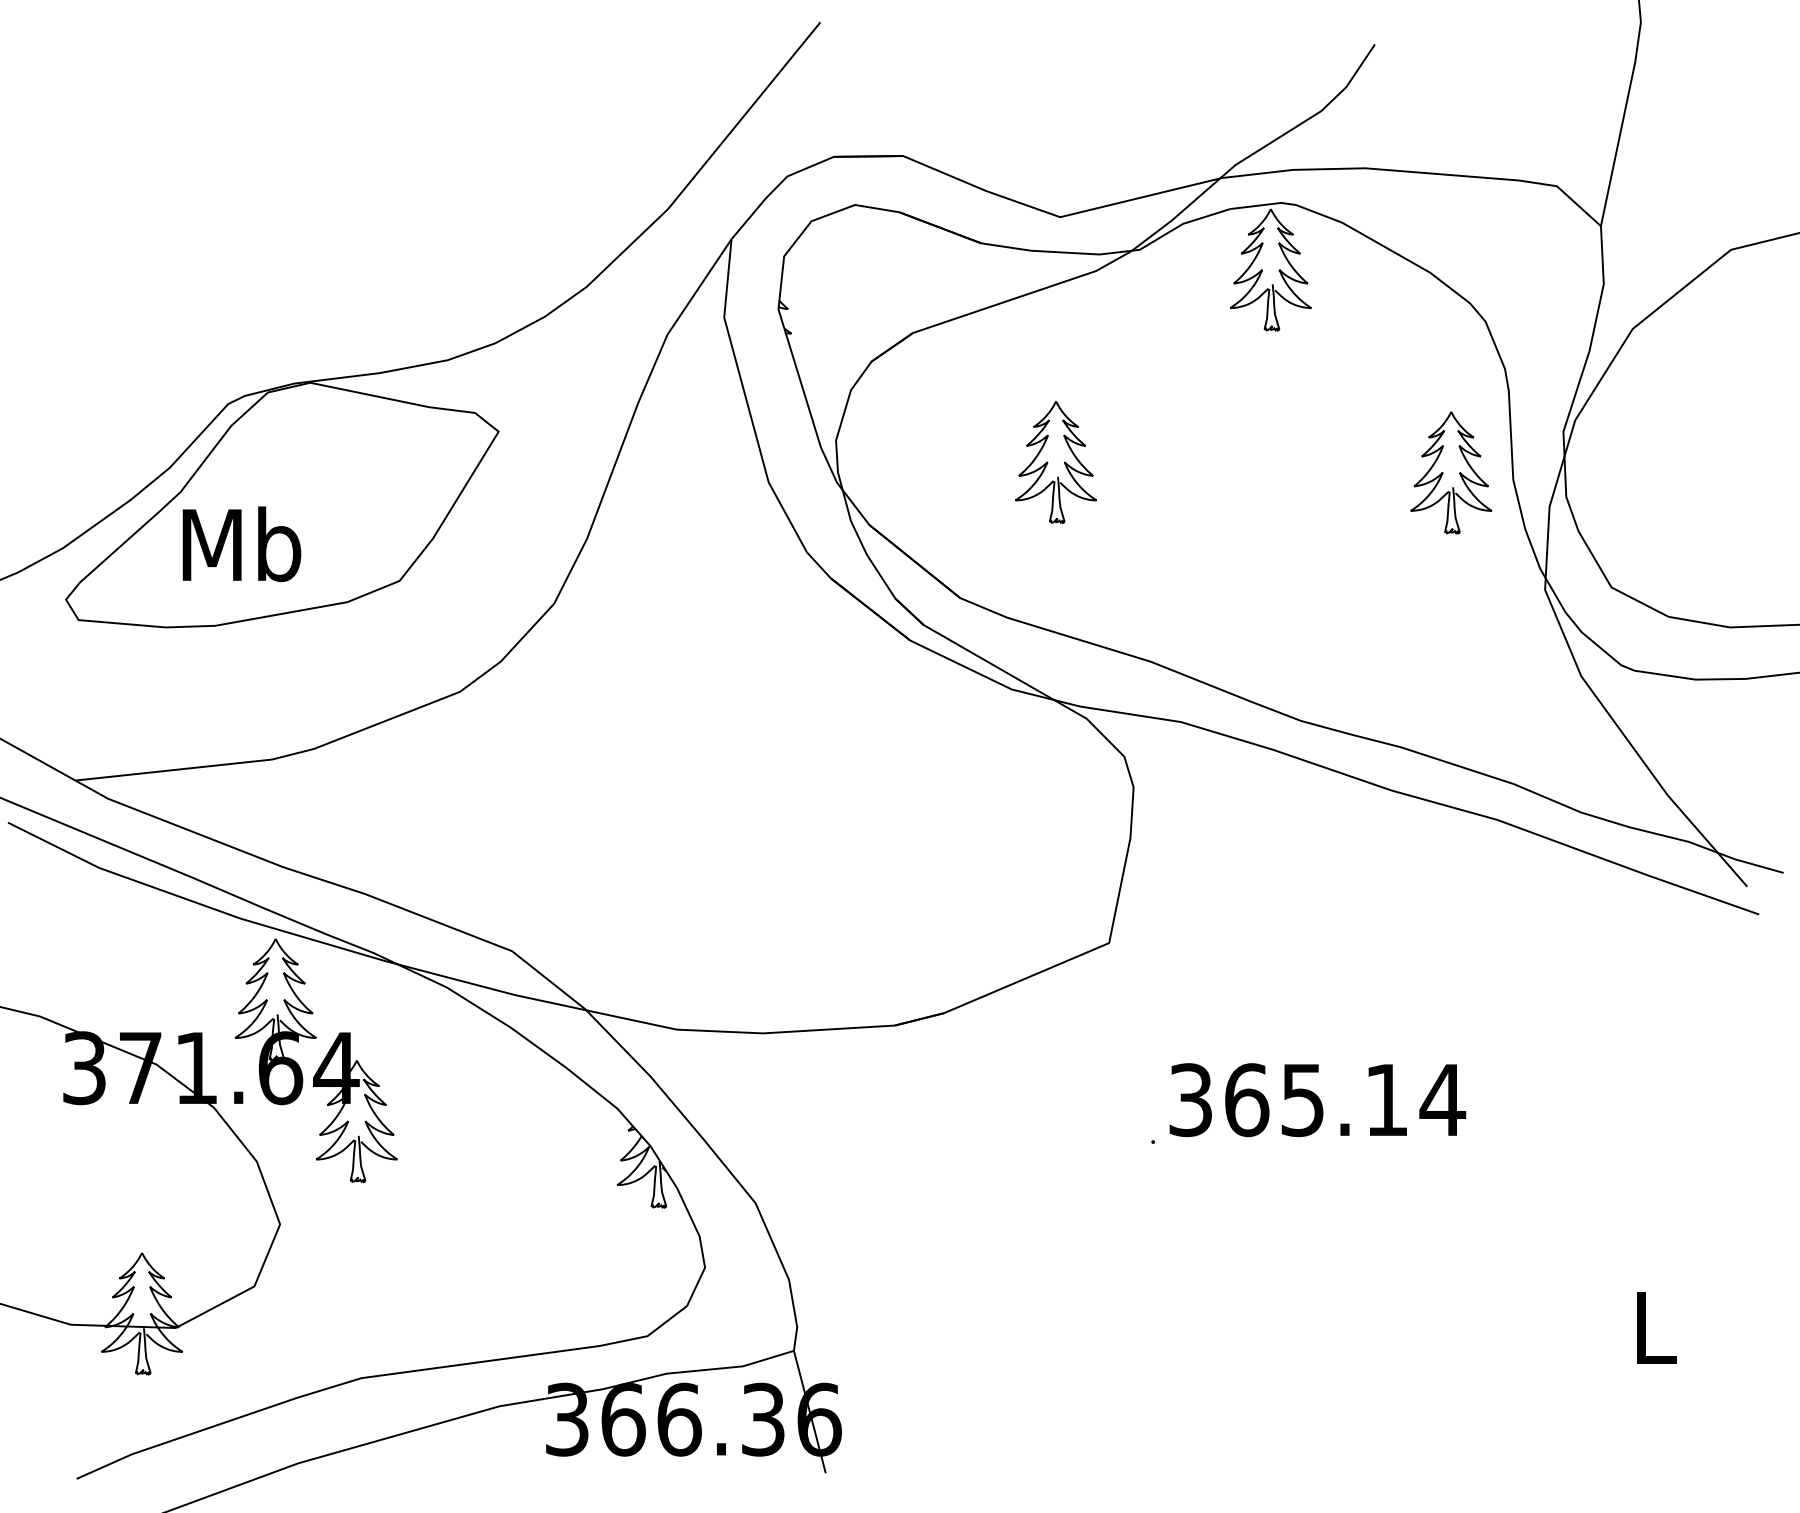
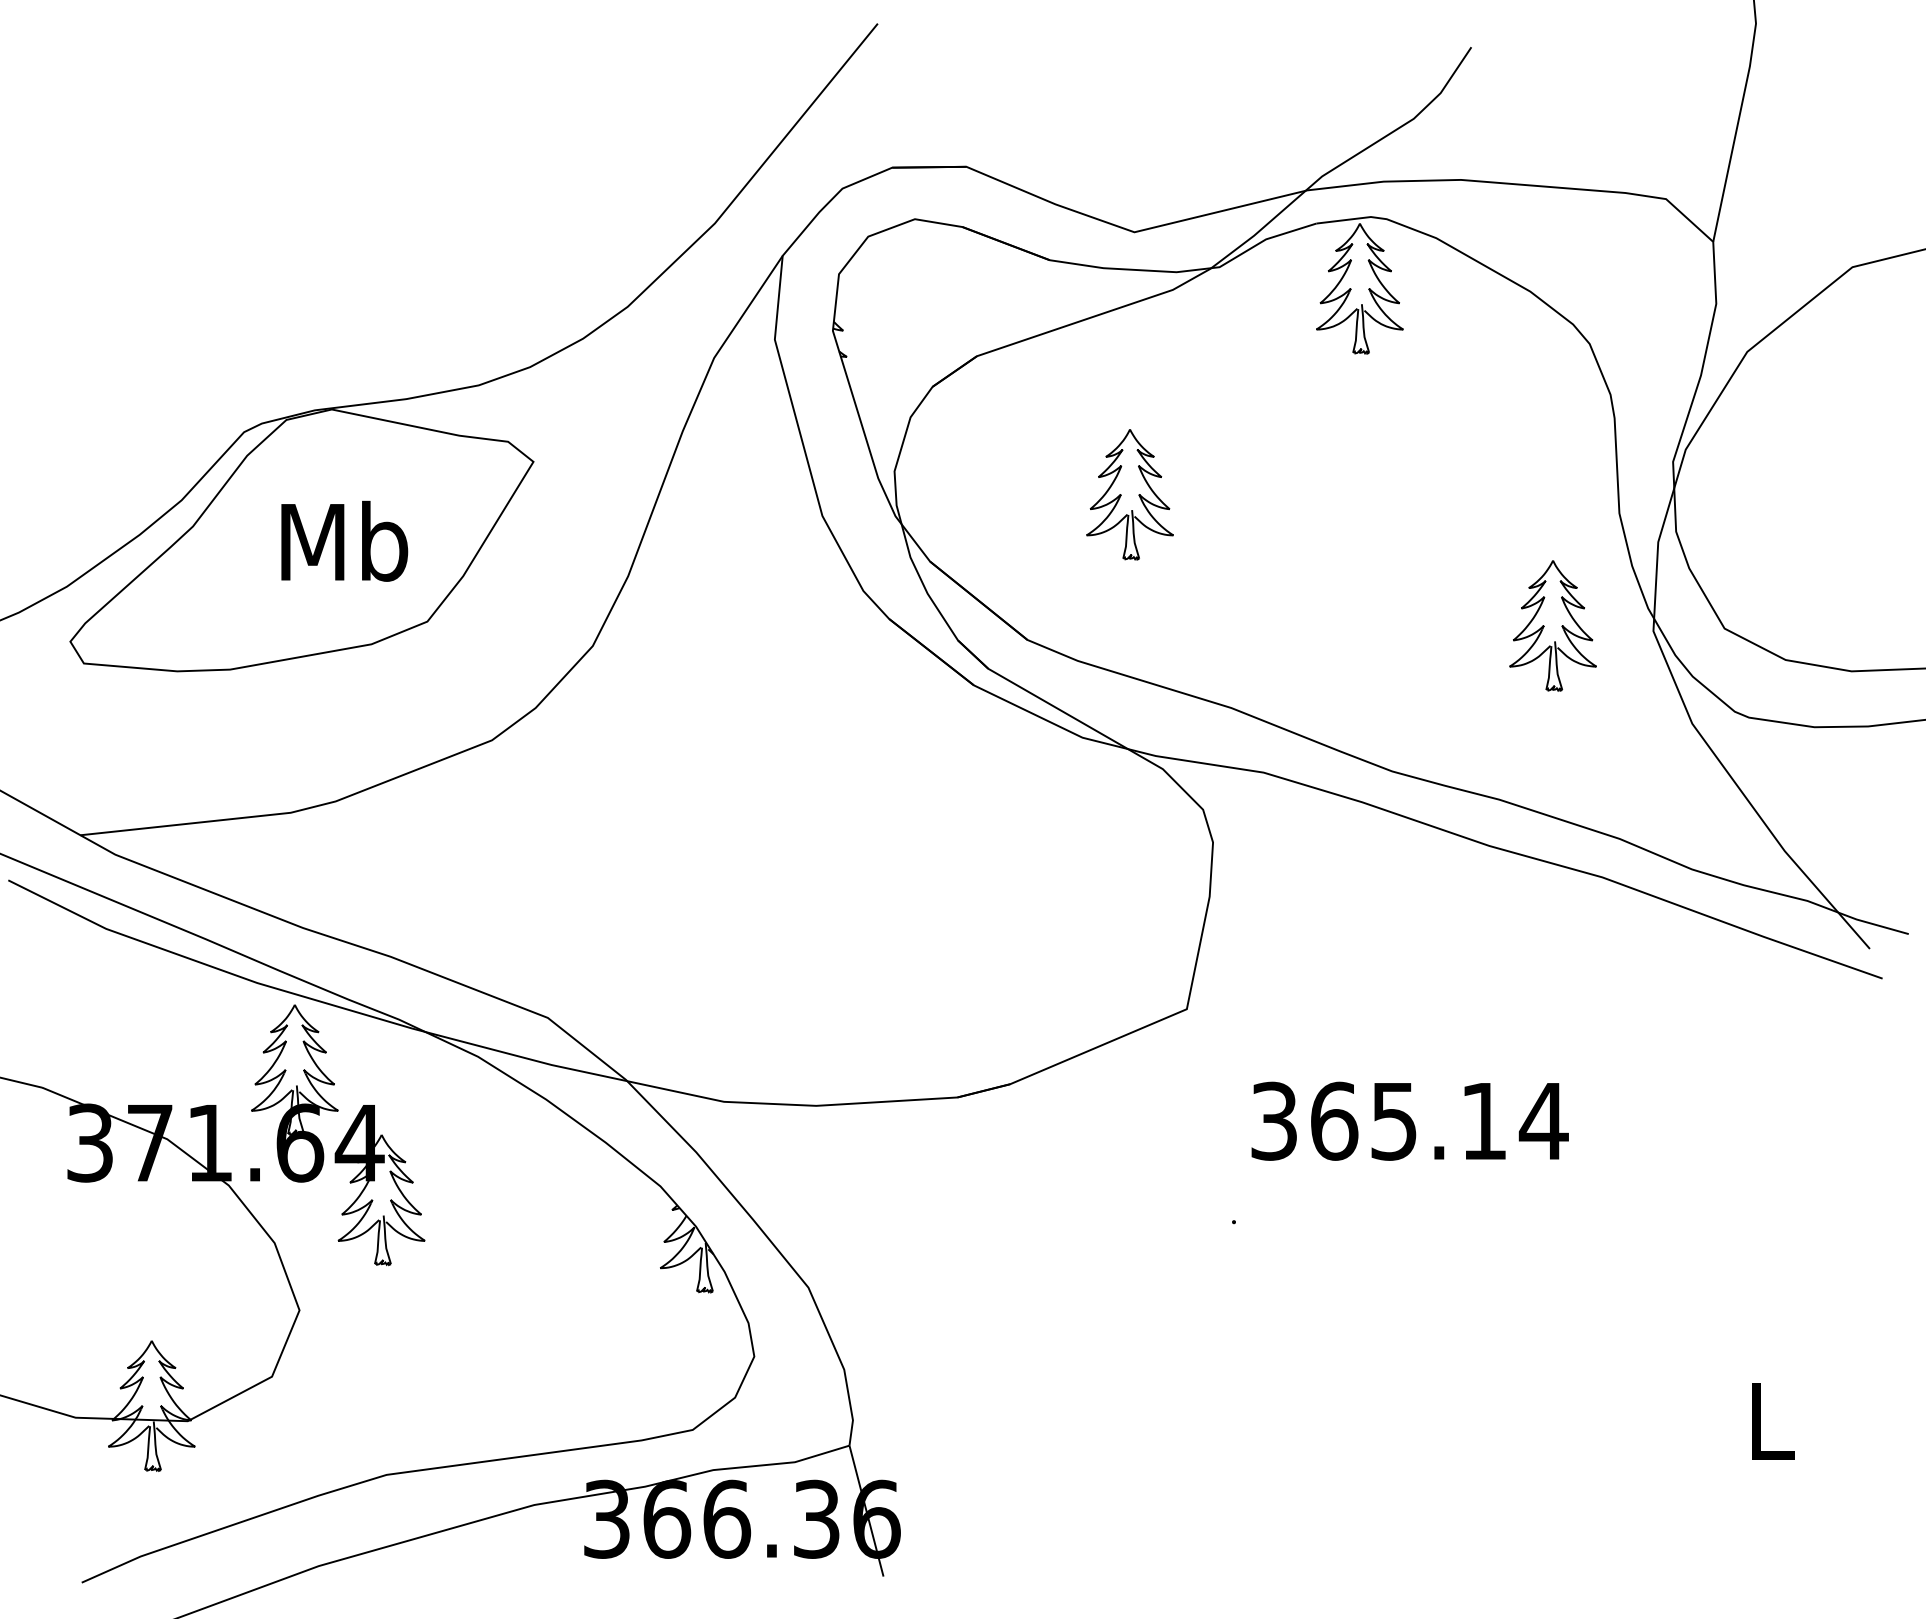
part: (1450, 472) -> (1552, 625), moved
text: (241, 543) -> (344, 540), moved
text: (1317, 1099) -> (1409, 1120), moved

